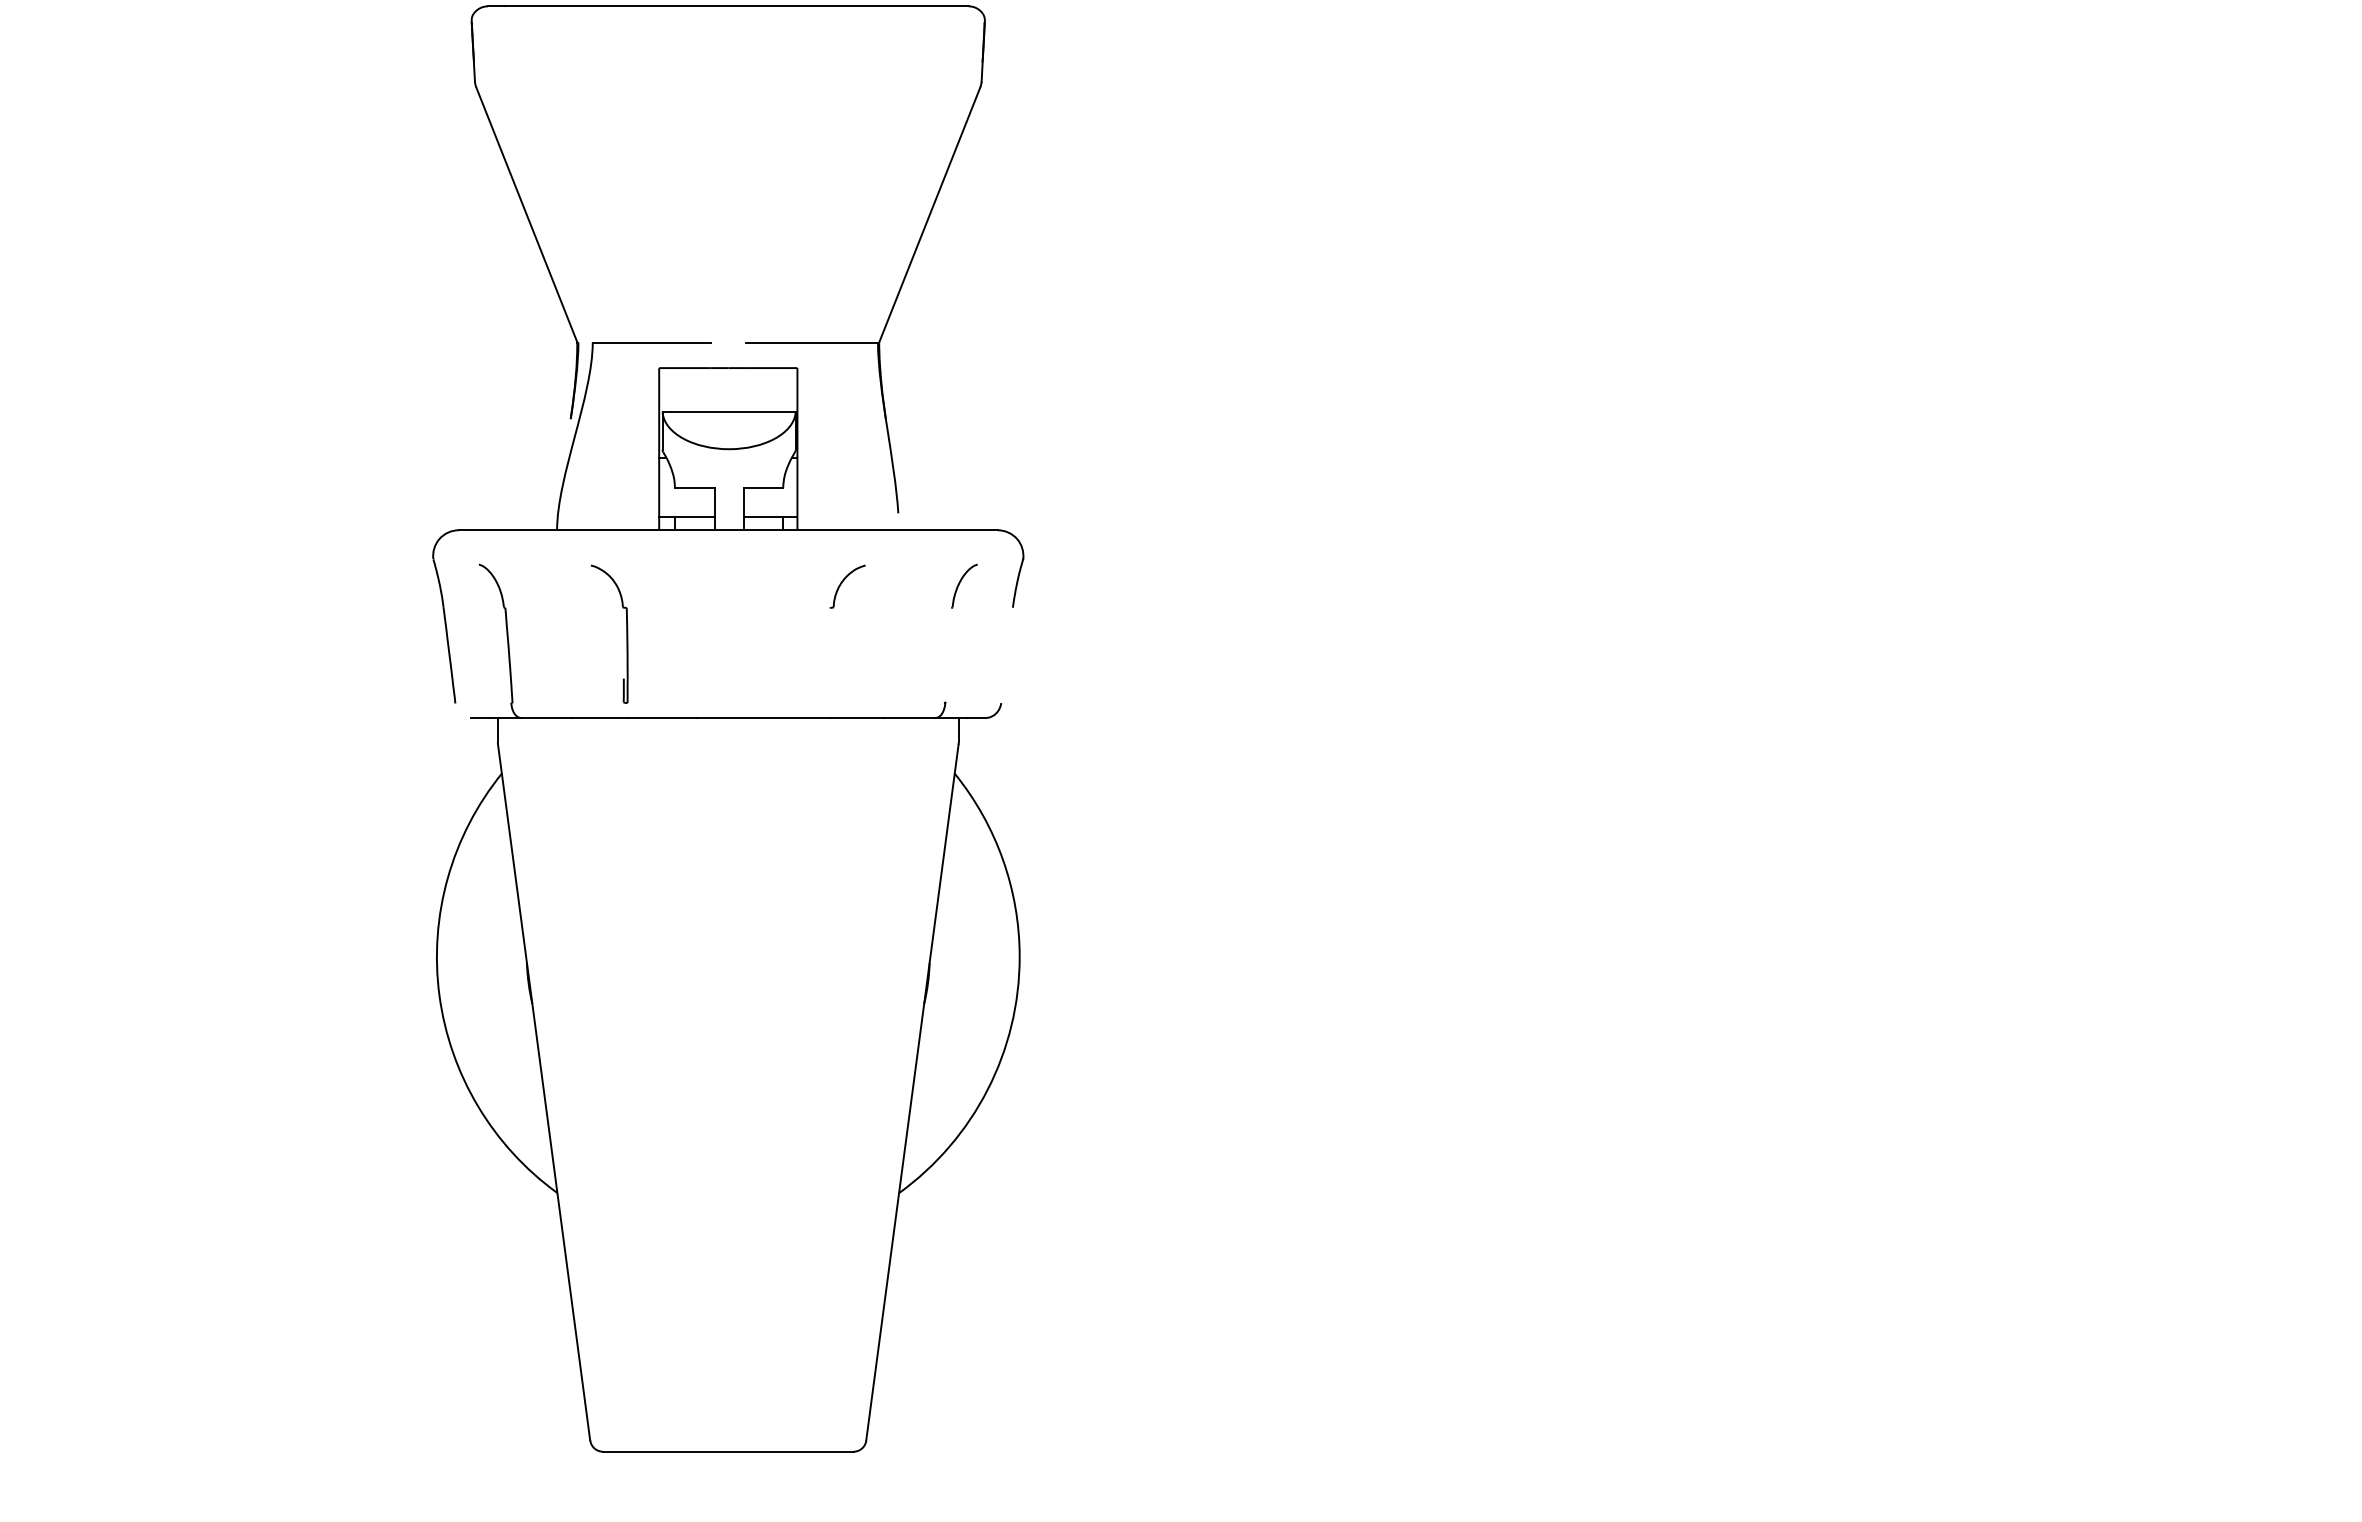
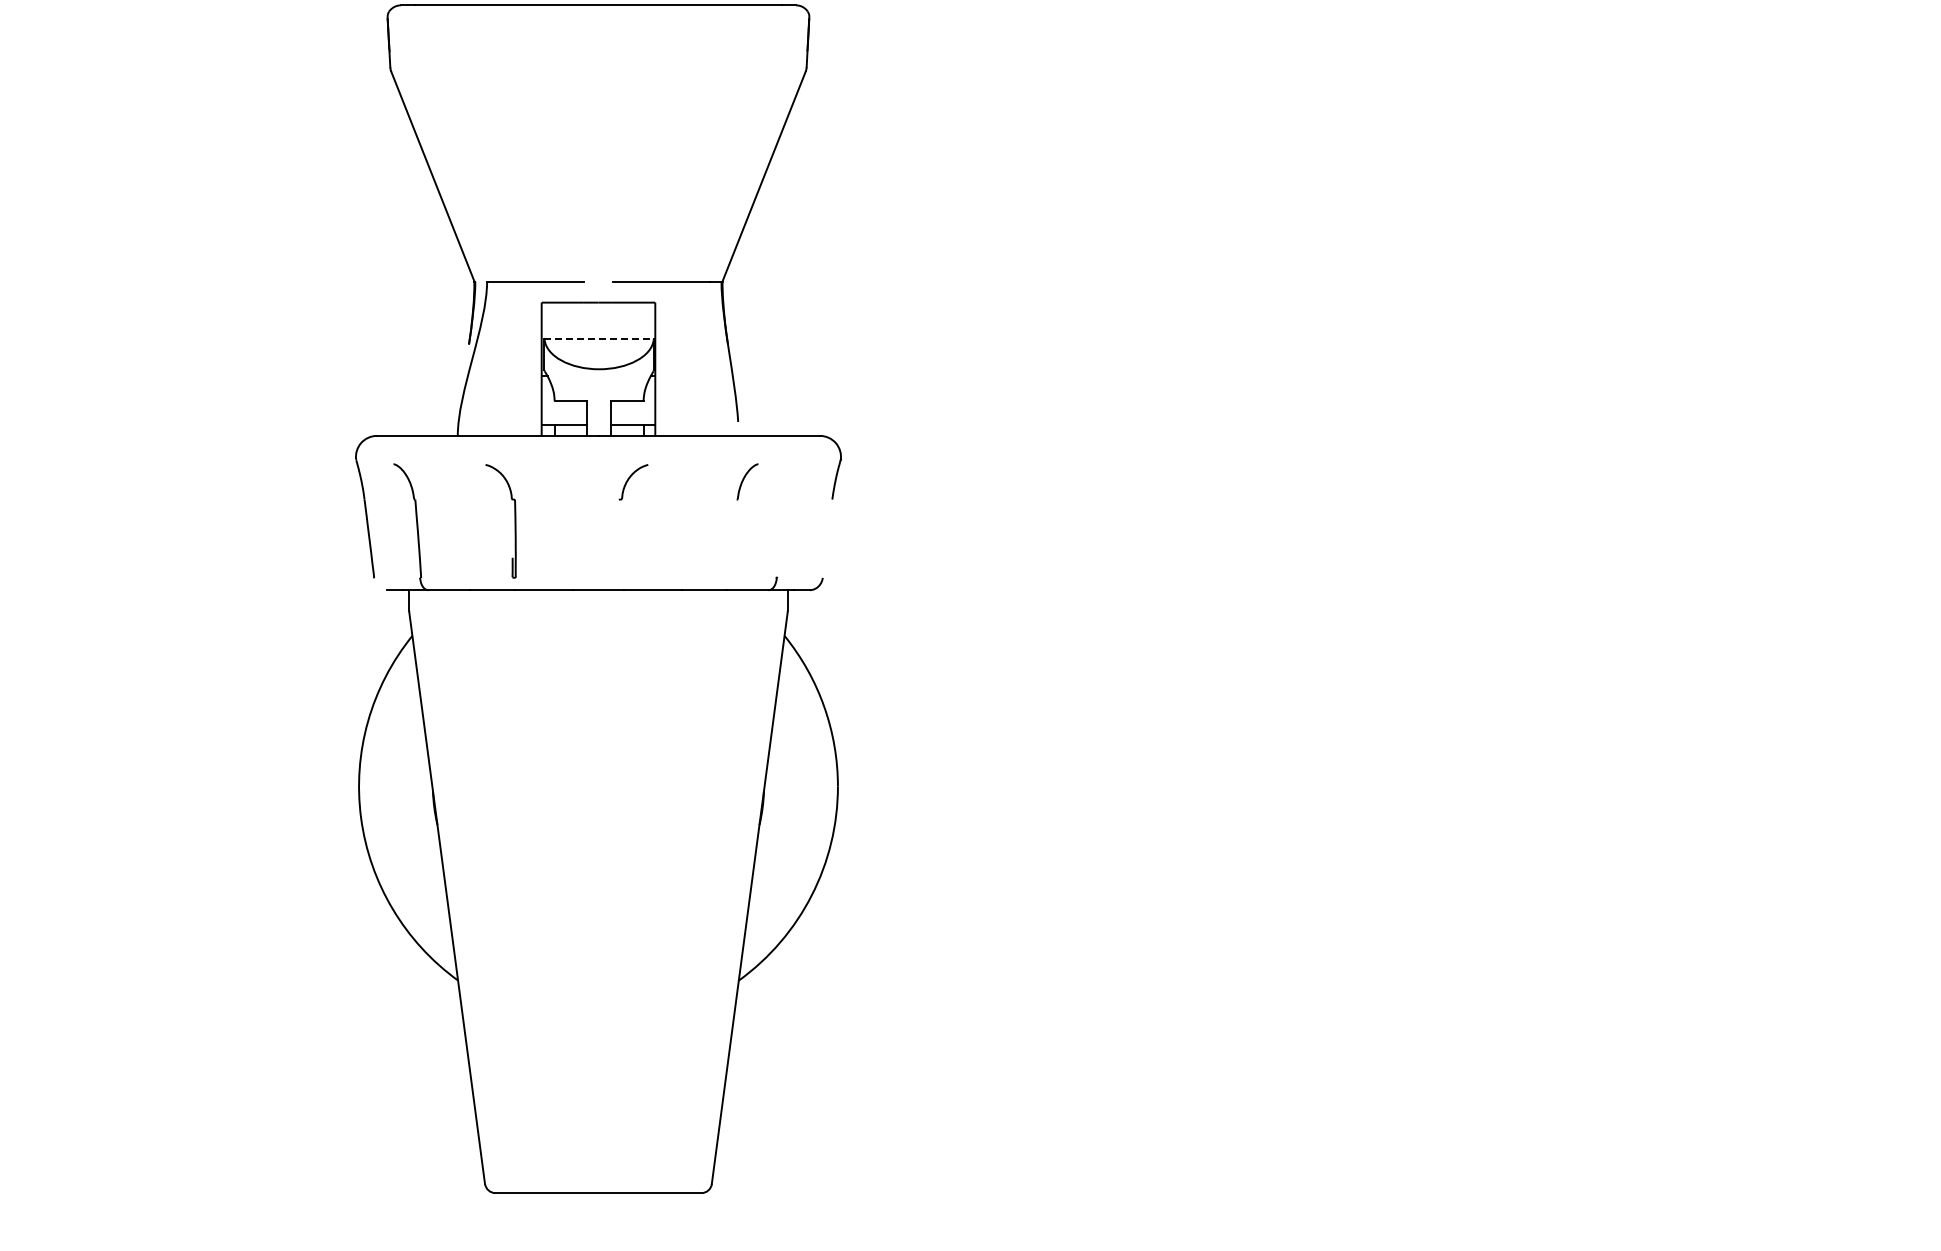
line: (729, 411) -> (599, 338), solid -> dashed
part: (964, 585) -> (747, 481), moved
part: (847, 586) -> (633, 482), moved

